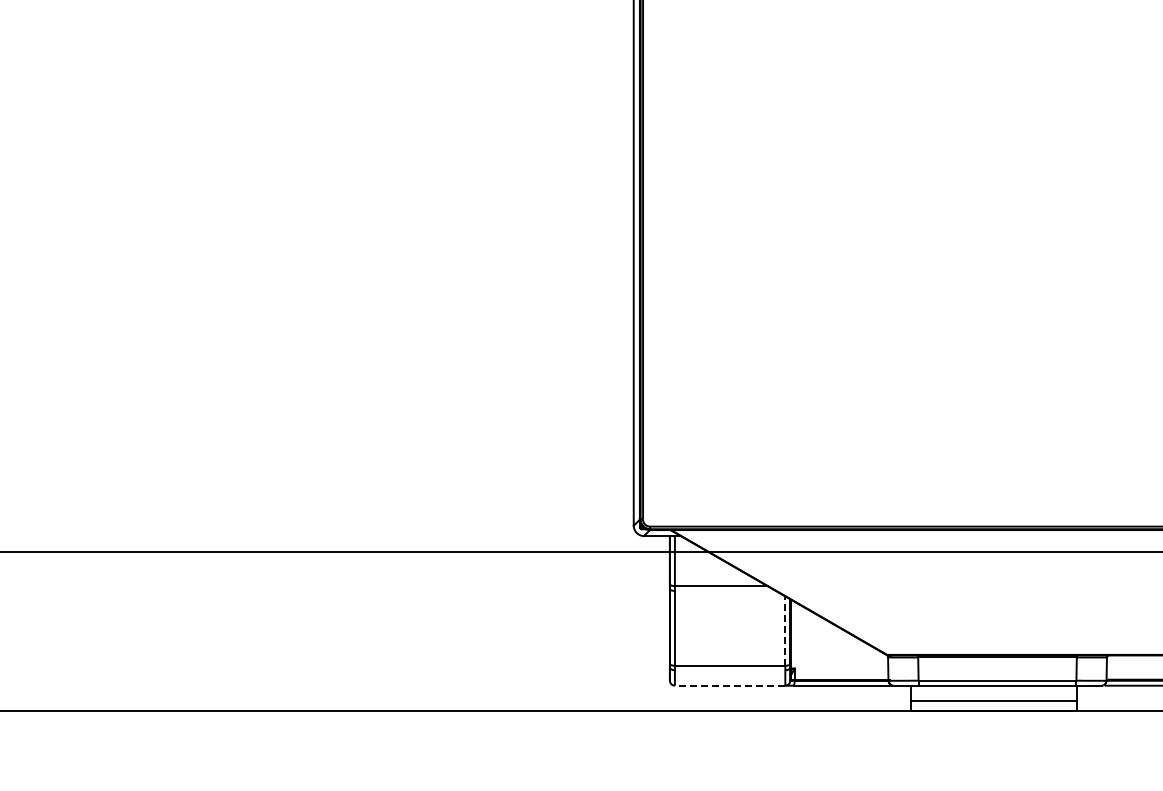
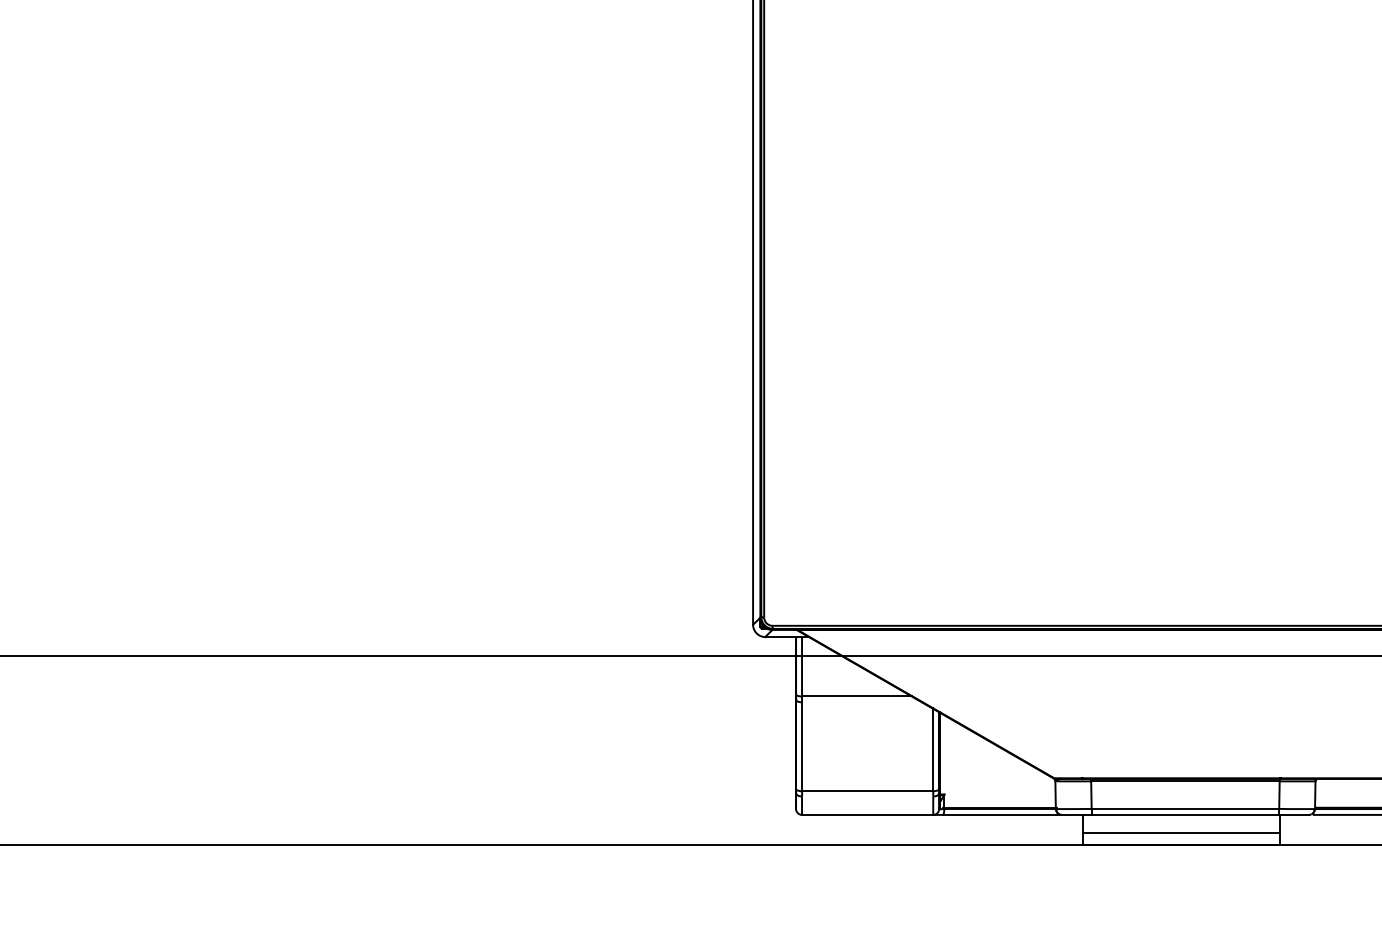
line: (785, 630) -> (933, 749), dashed -> solid
line: (729, 685) -> (866, 814), dashed -> solid

